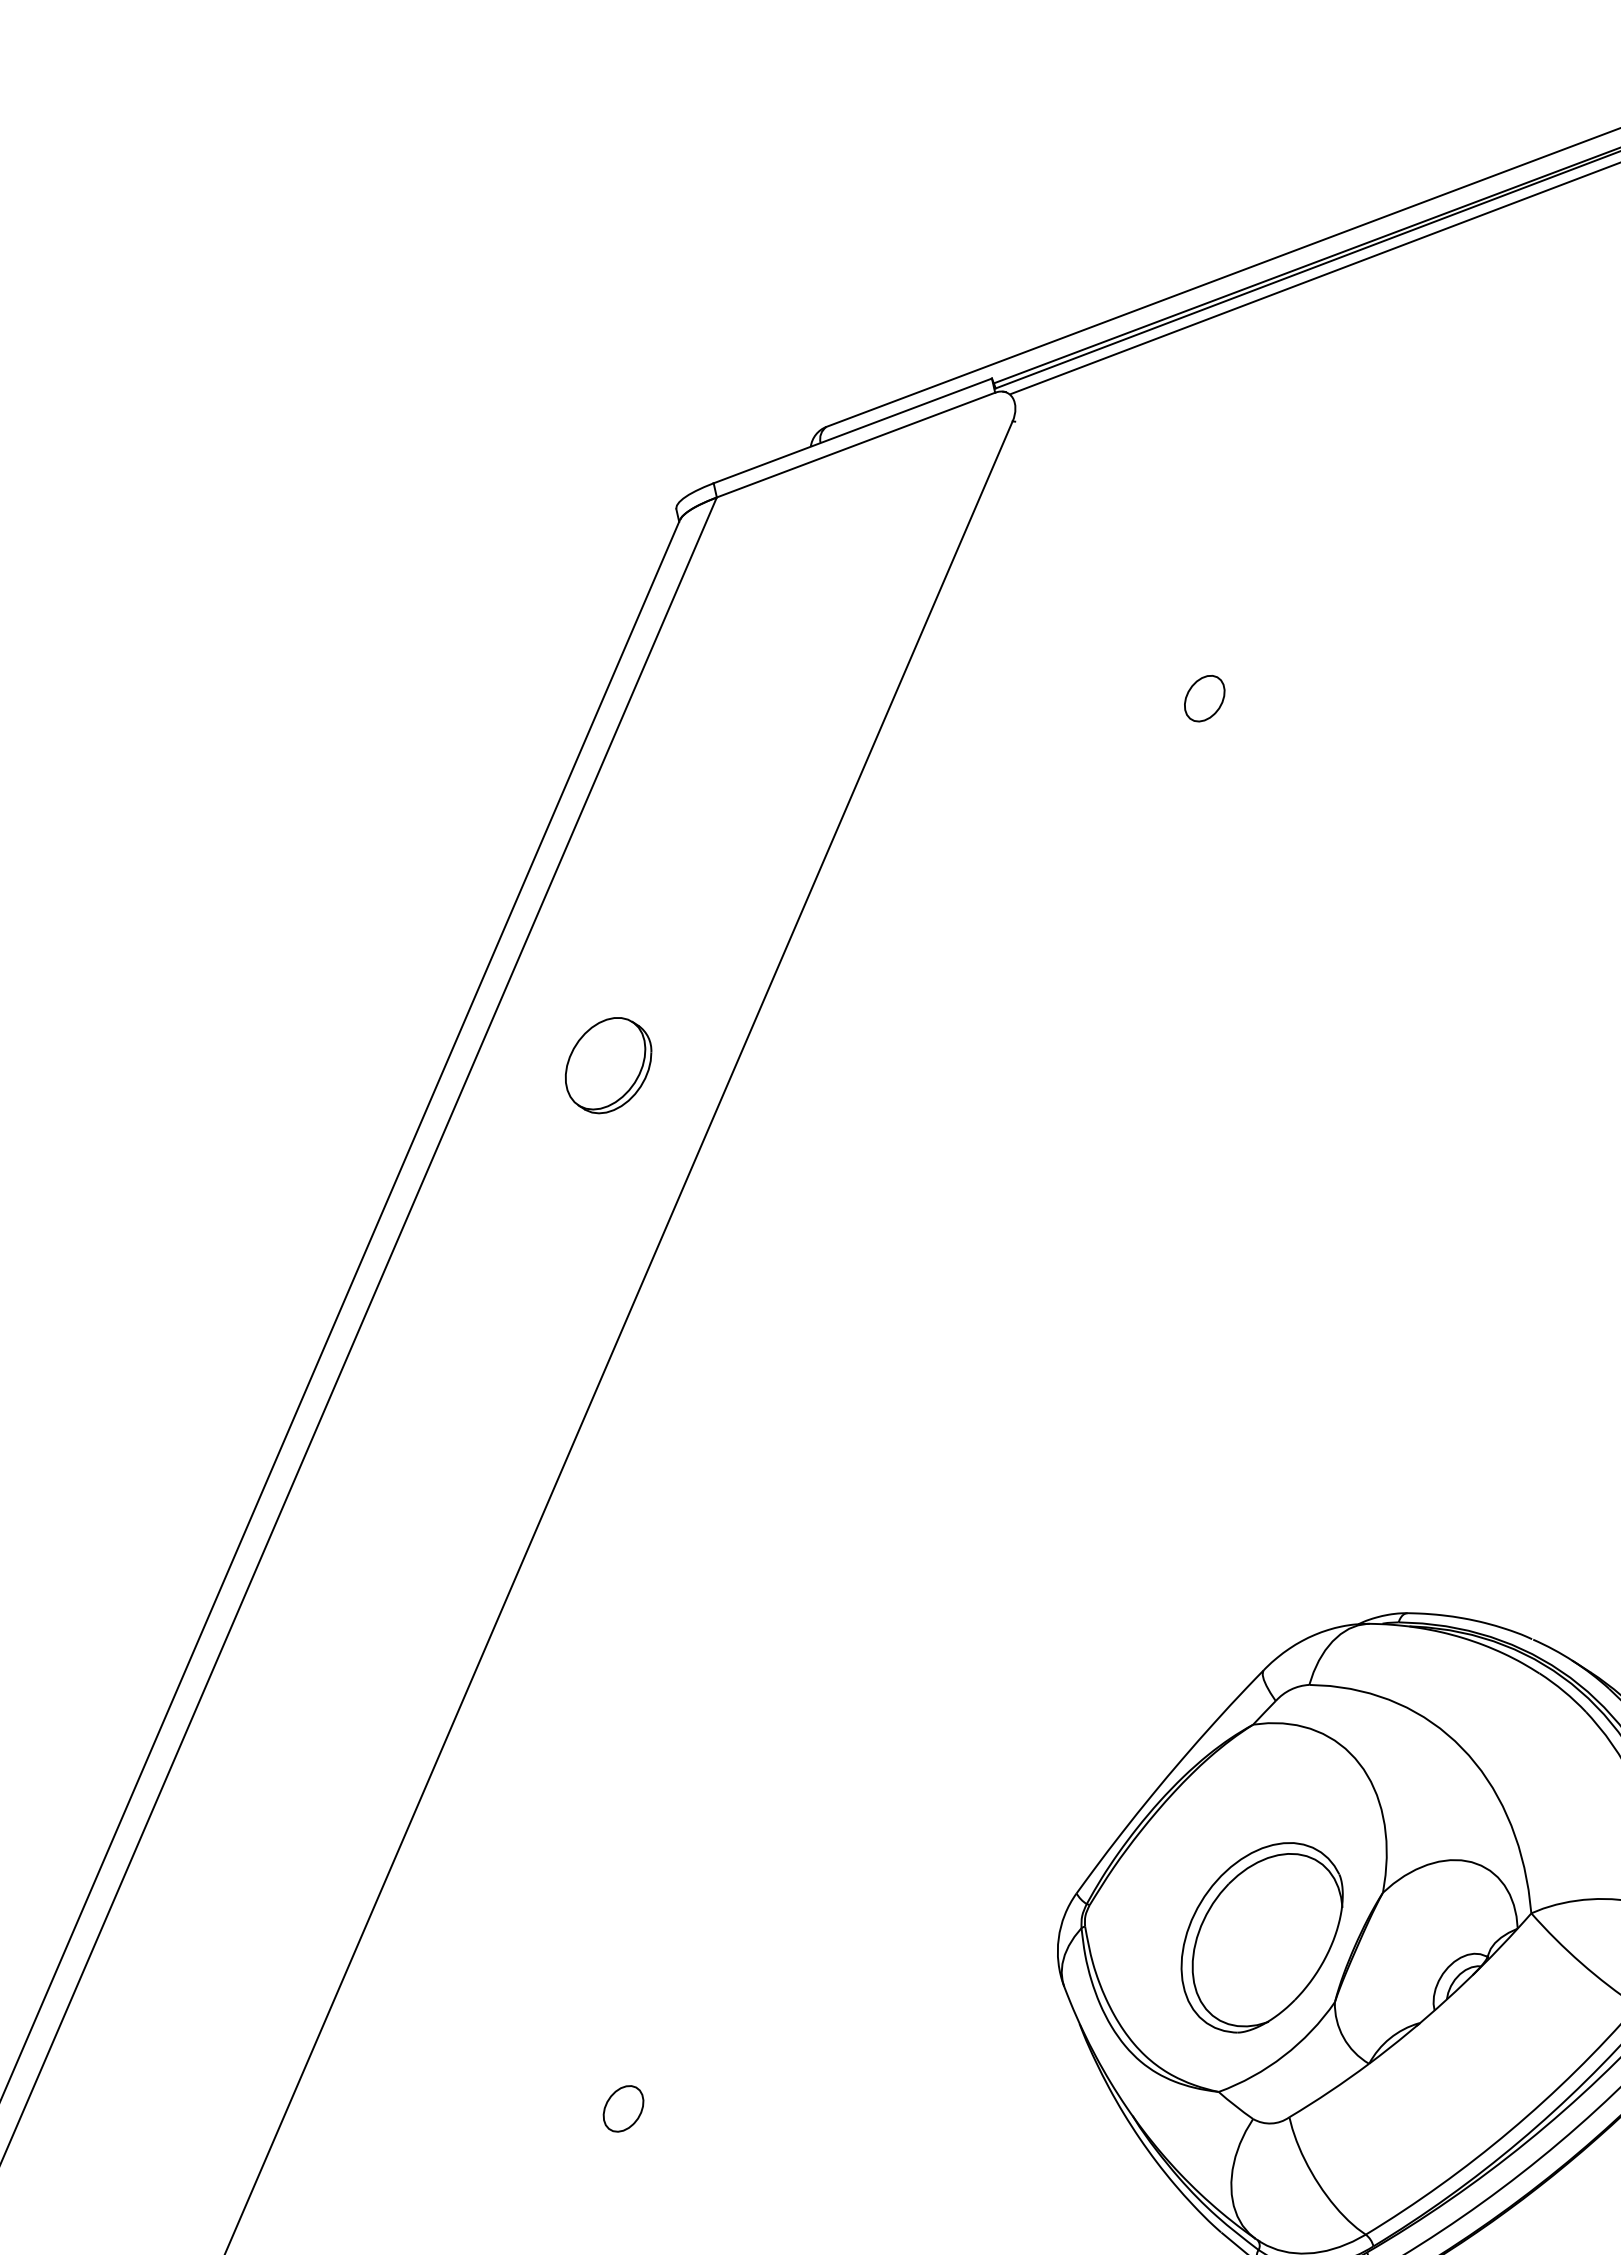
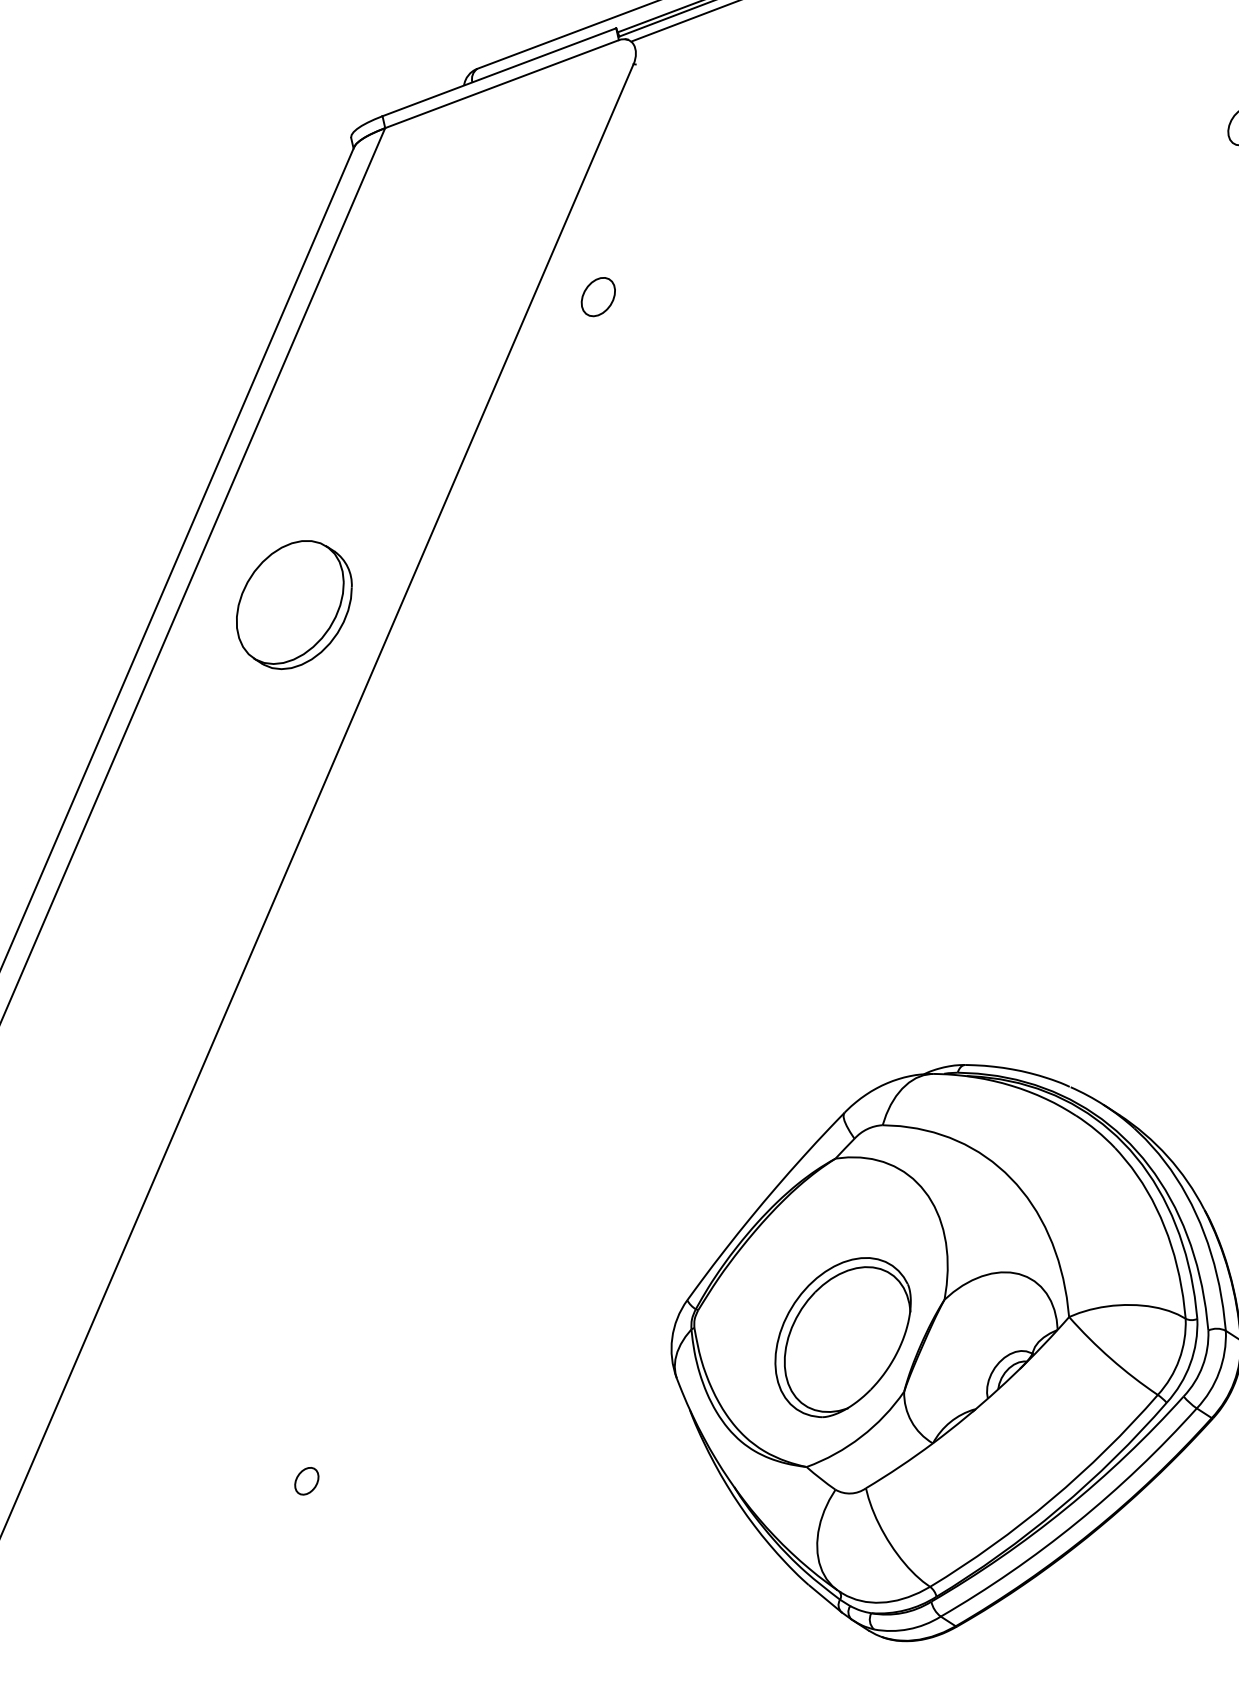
part: (1204, 698) -> (598, 296), moved
part: (608, 1065) -> (294, 605), size x1.6
part: (623, 2108) -> (306, 1480), size x0.7

